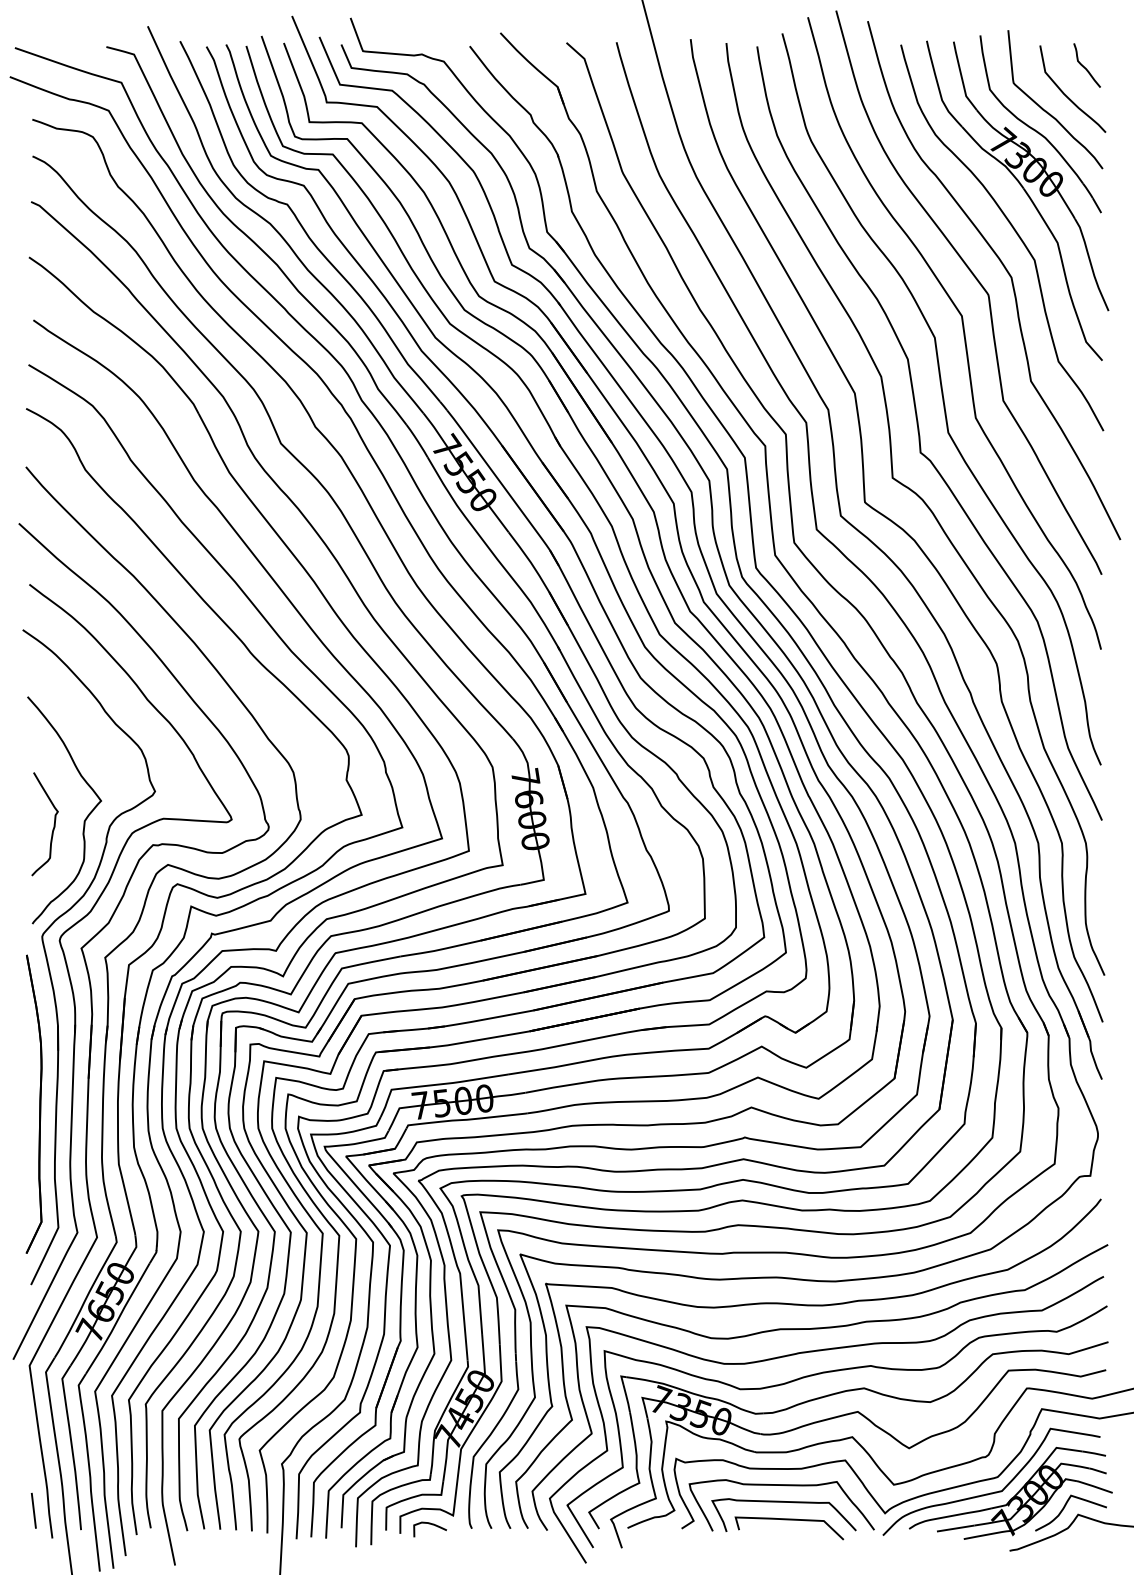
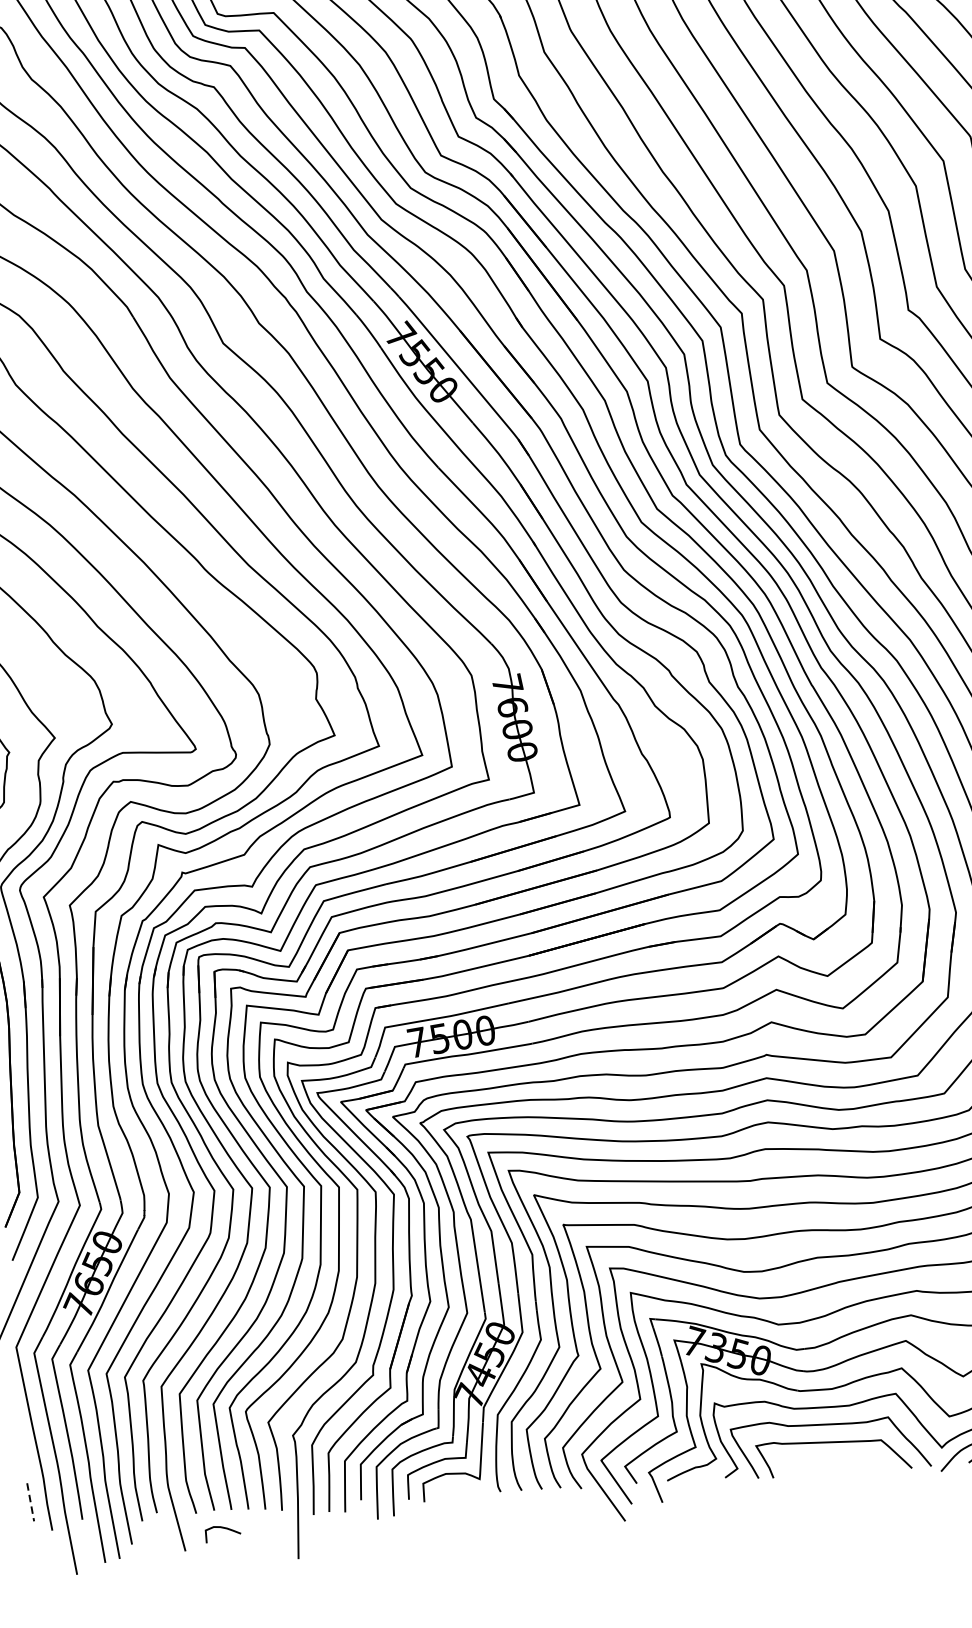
line: (33, 1511) -> (30, 1503), solid -> dashed
curve: (789, 1520) -> (840, 1461), removed
curve: (429, 1524) -> (222, 1528), moved

